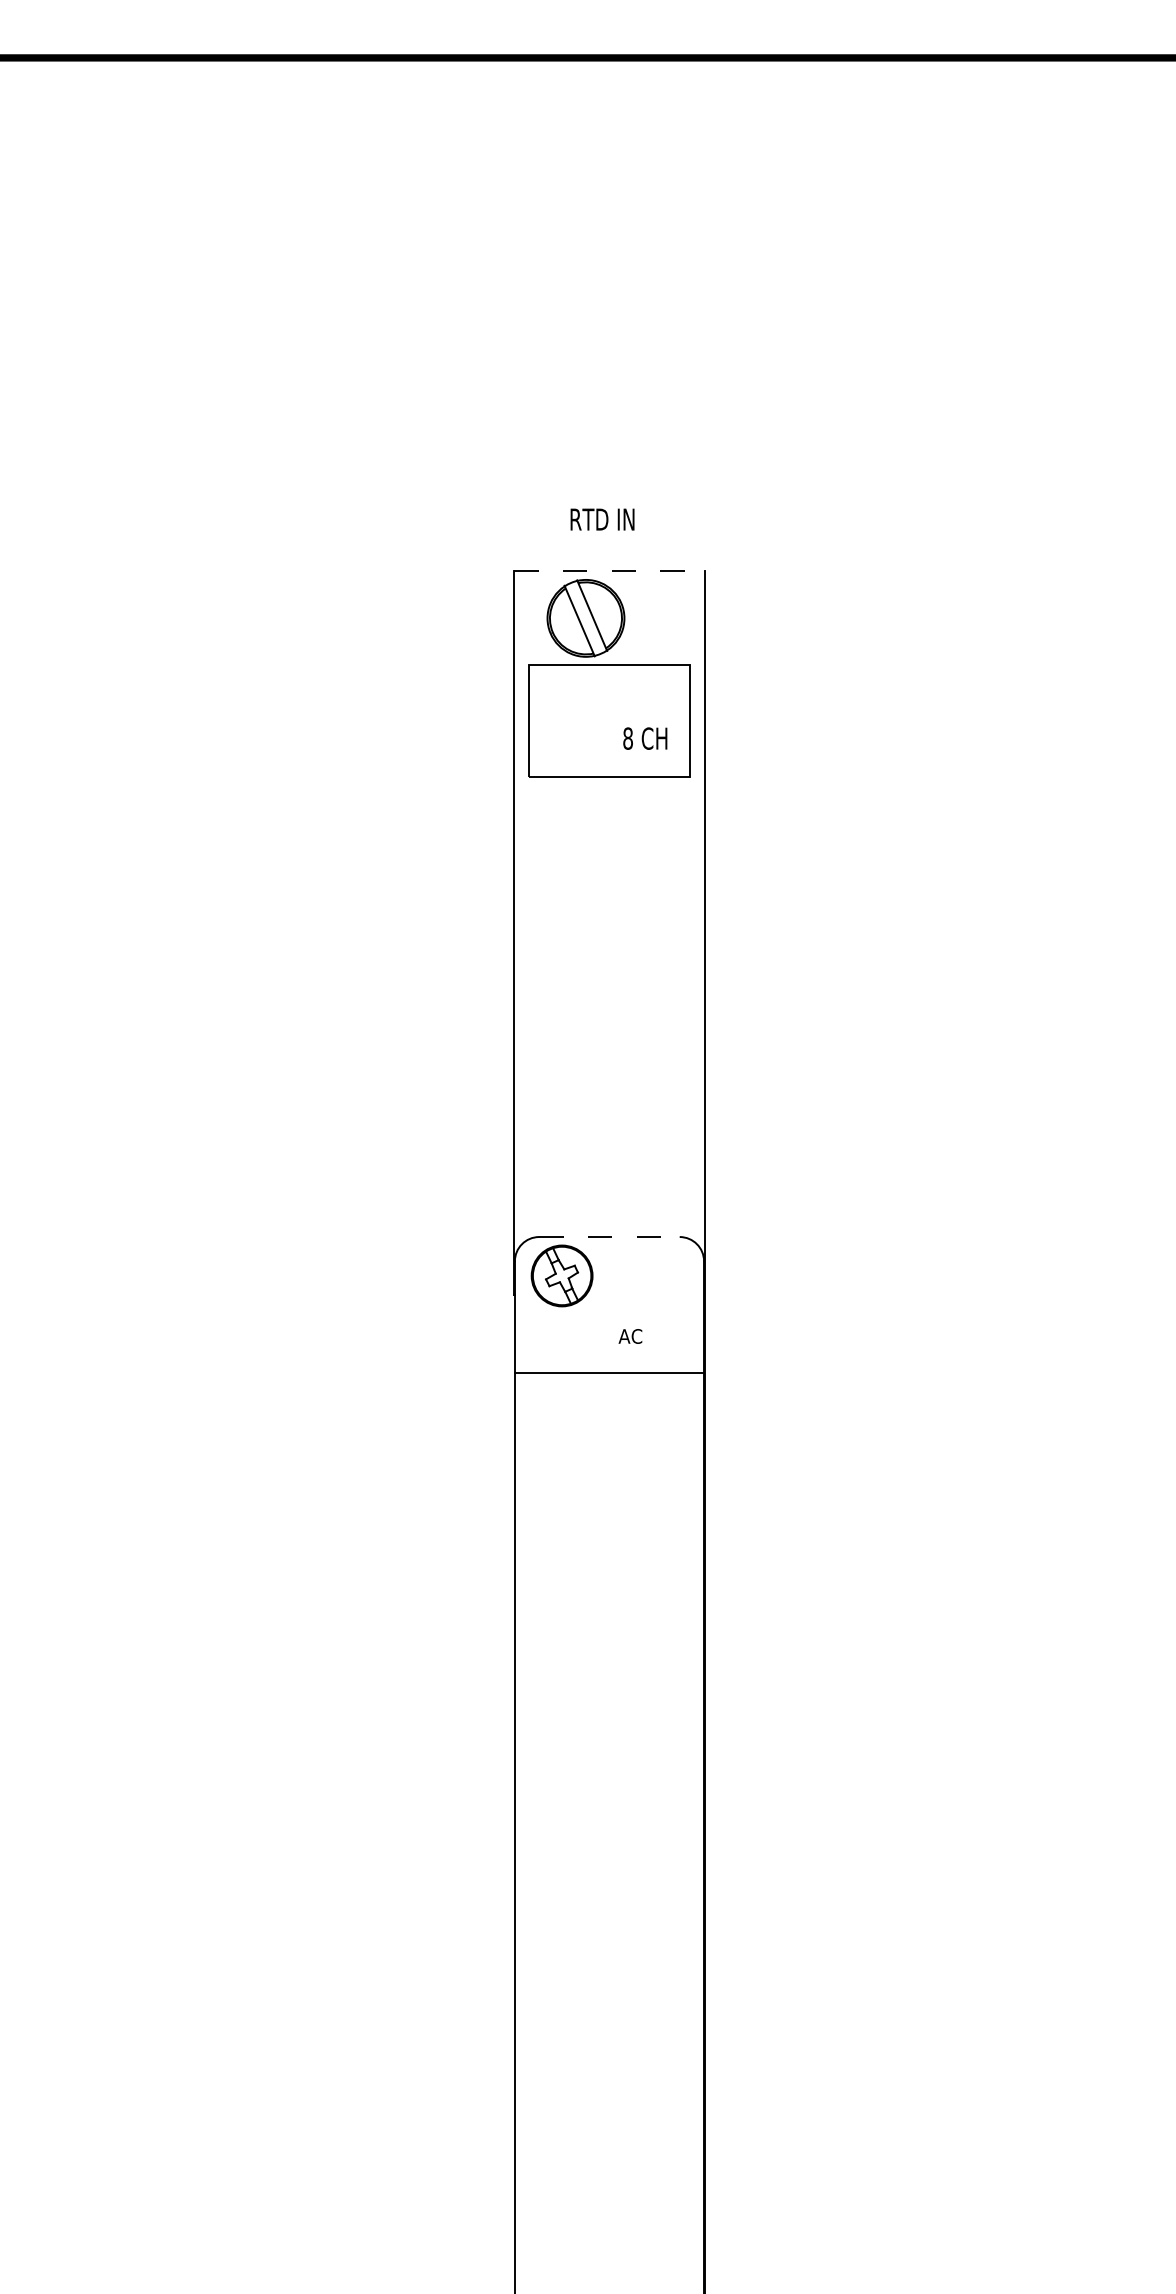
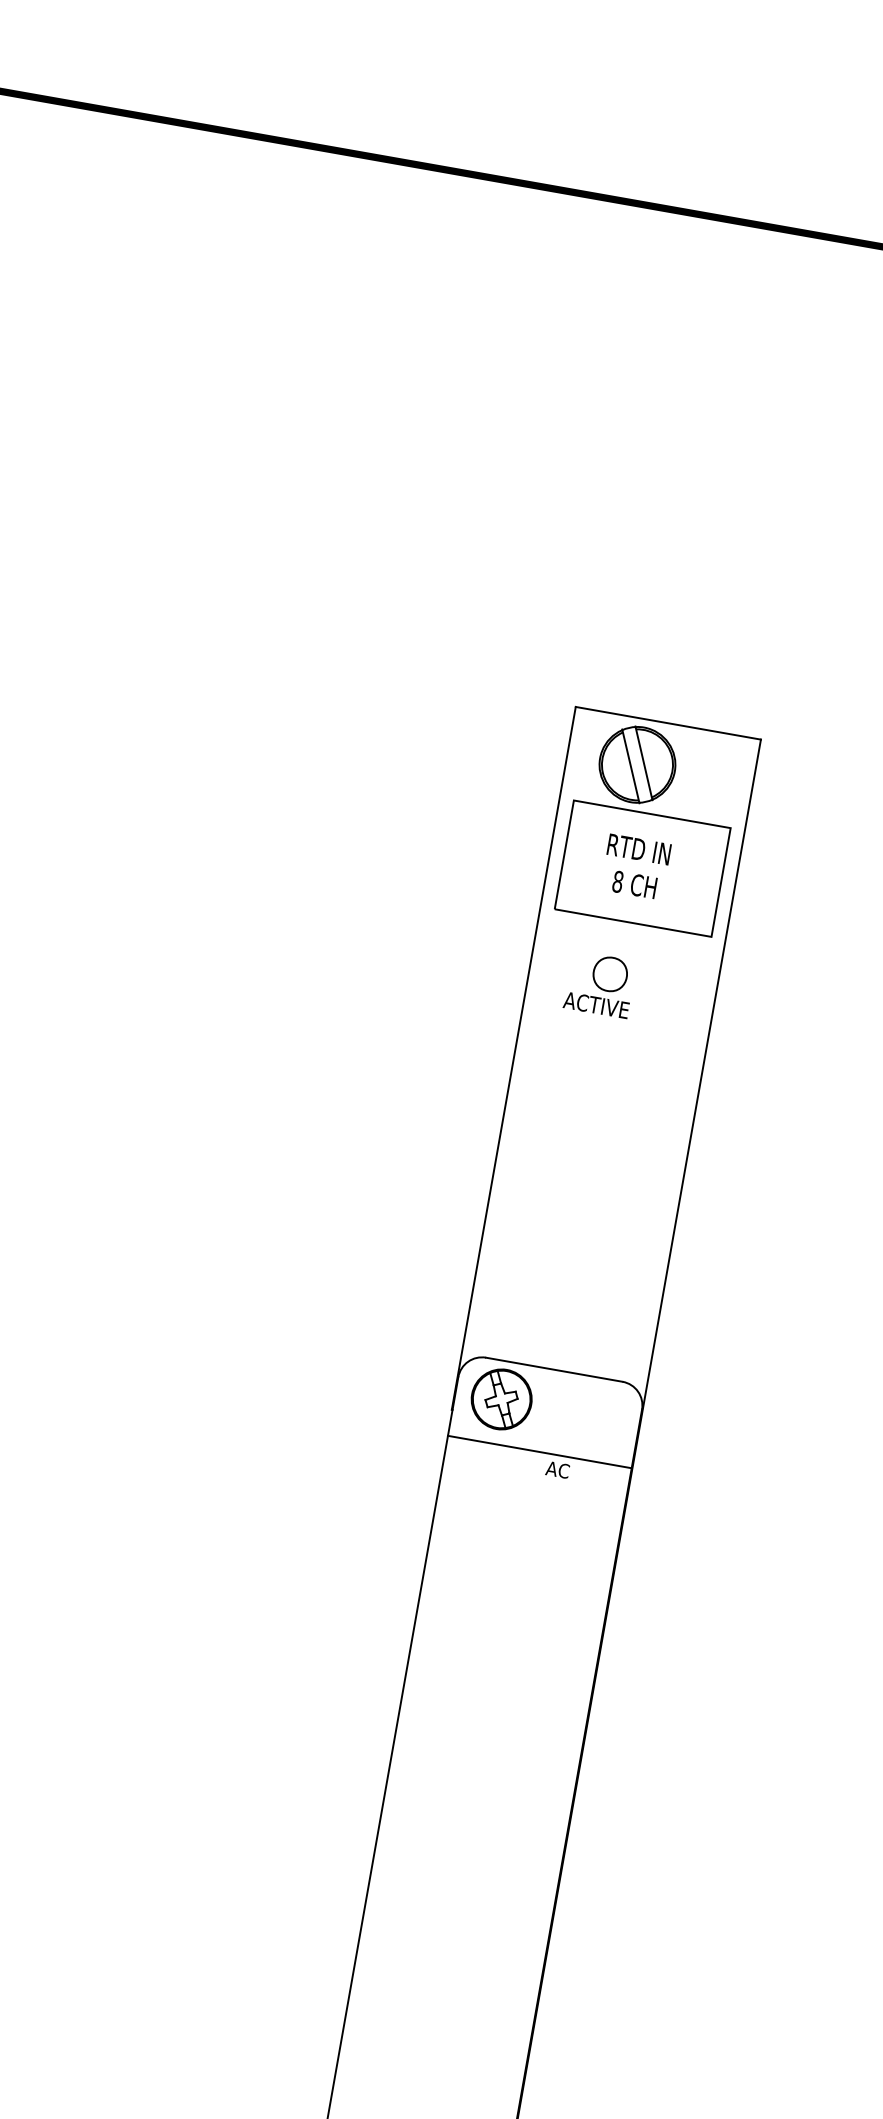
text: (602, 519) -> (639, 849), moved
line: (609, 571) -> (668, 723), dashed -> solid
text: (645, 738) -> (634, 884), moved
part: (587, 844) -> (600, 984), added
line: (609, 1237) -> (554, 1370), dashed -> solid
line: (609, 1372) -> (539, 1451), moved

